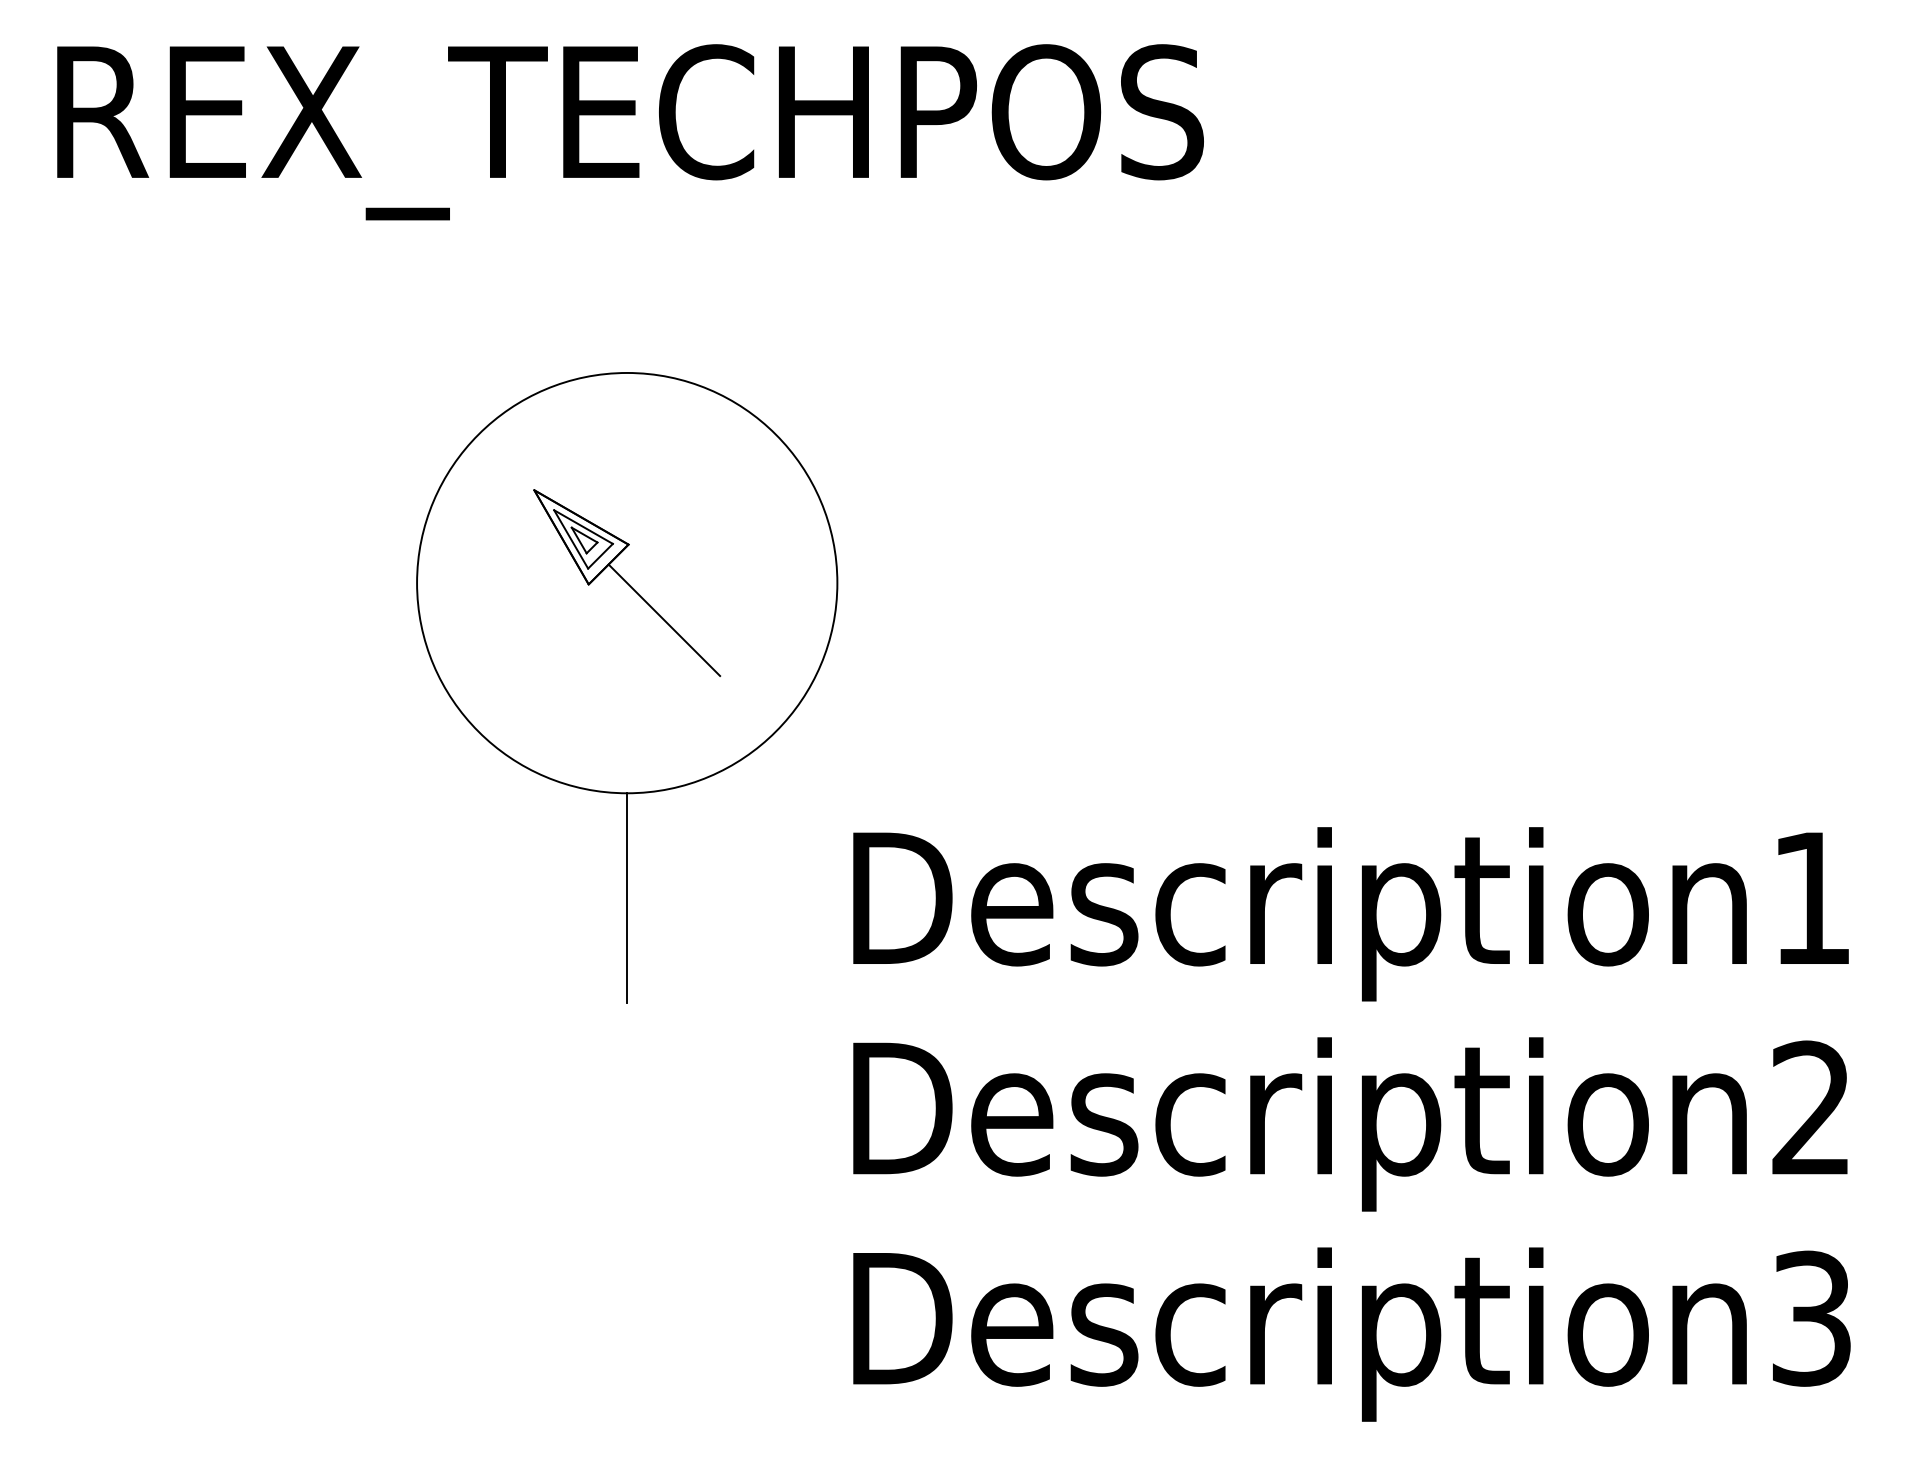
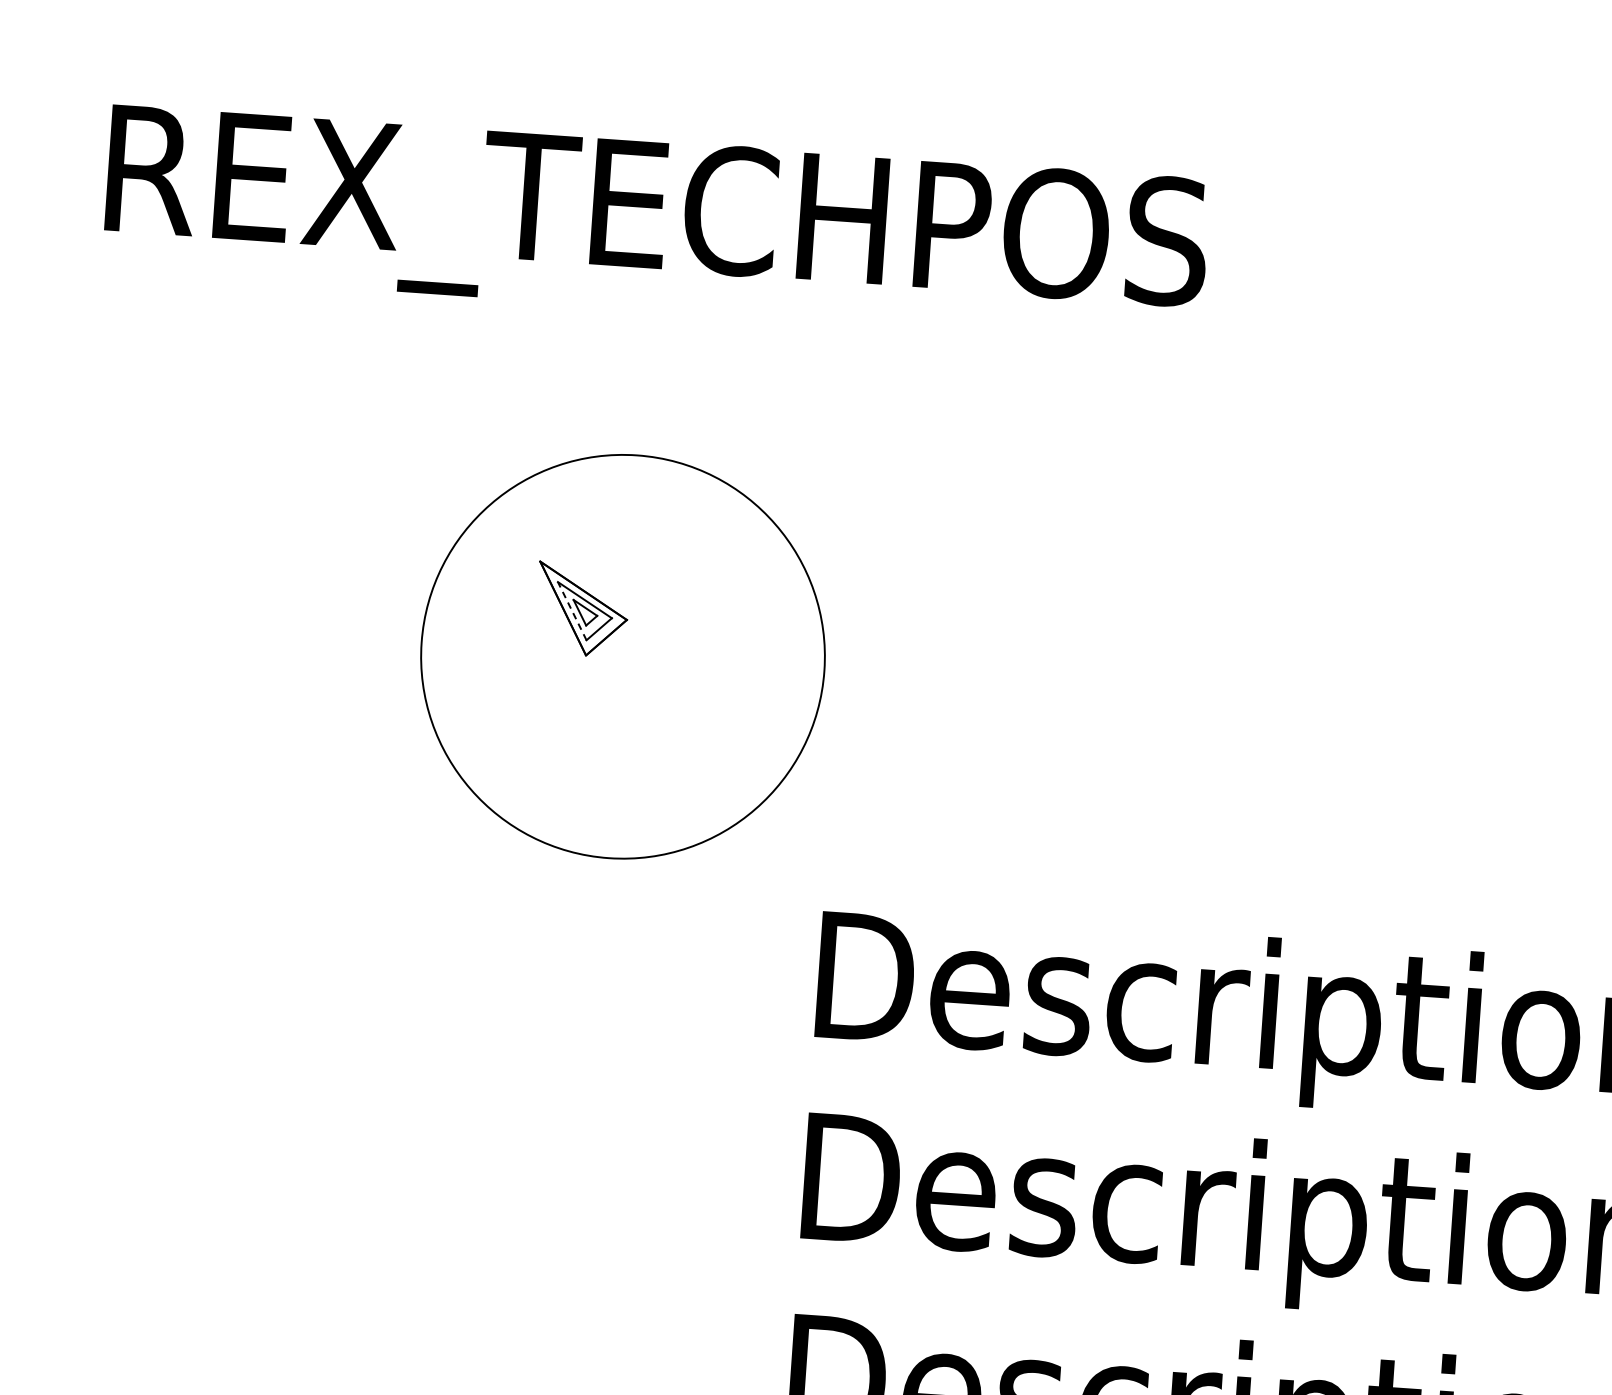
line: (571, 539) -> (572, 611), solid -> dashed
line: (664, 620) -> (656, 695), removed
line: (627, 898) -> (602, 959), removed

